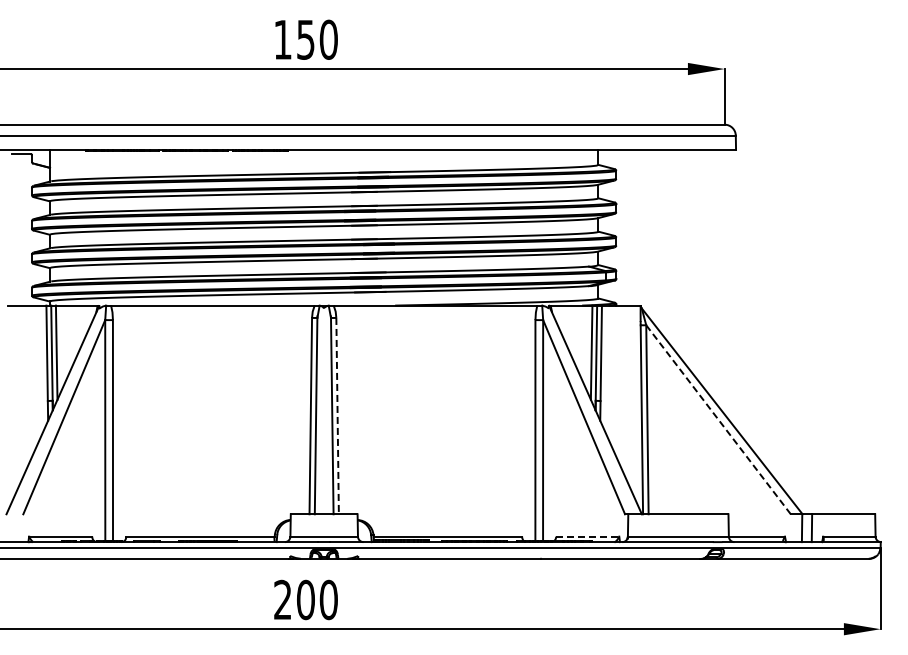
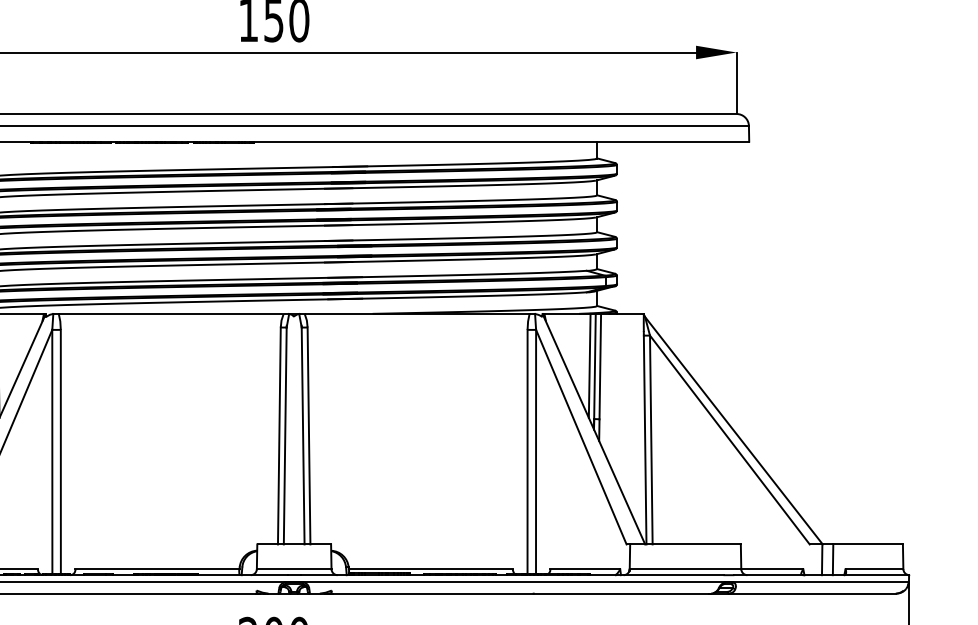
line: (337, 416) -> (308, 436), dashed -> solid
line: (718, 419) -> (729, 439), dashed -> solid
line: (587, 536) -> (585, 568), dashed -> solid

